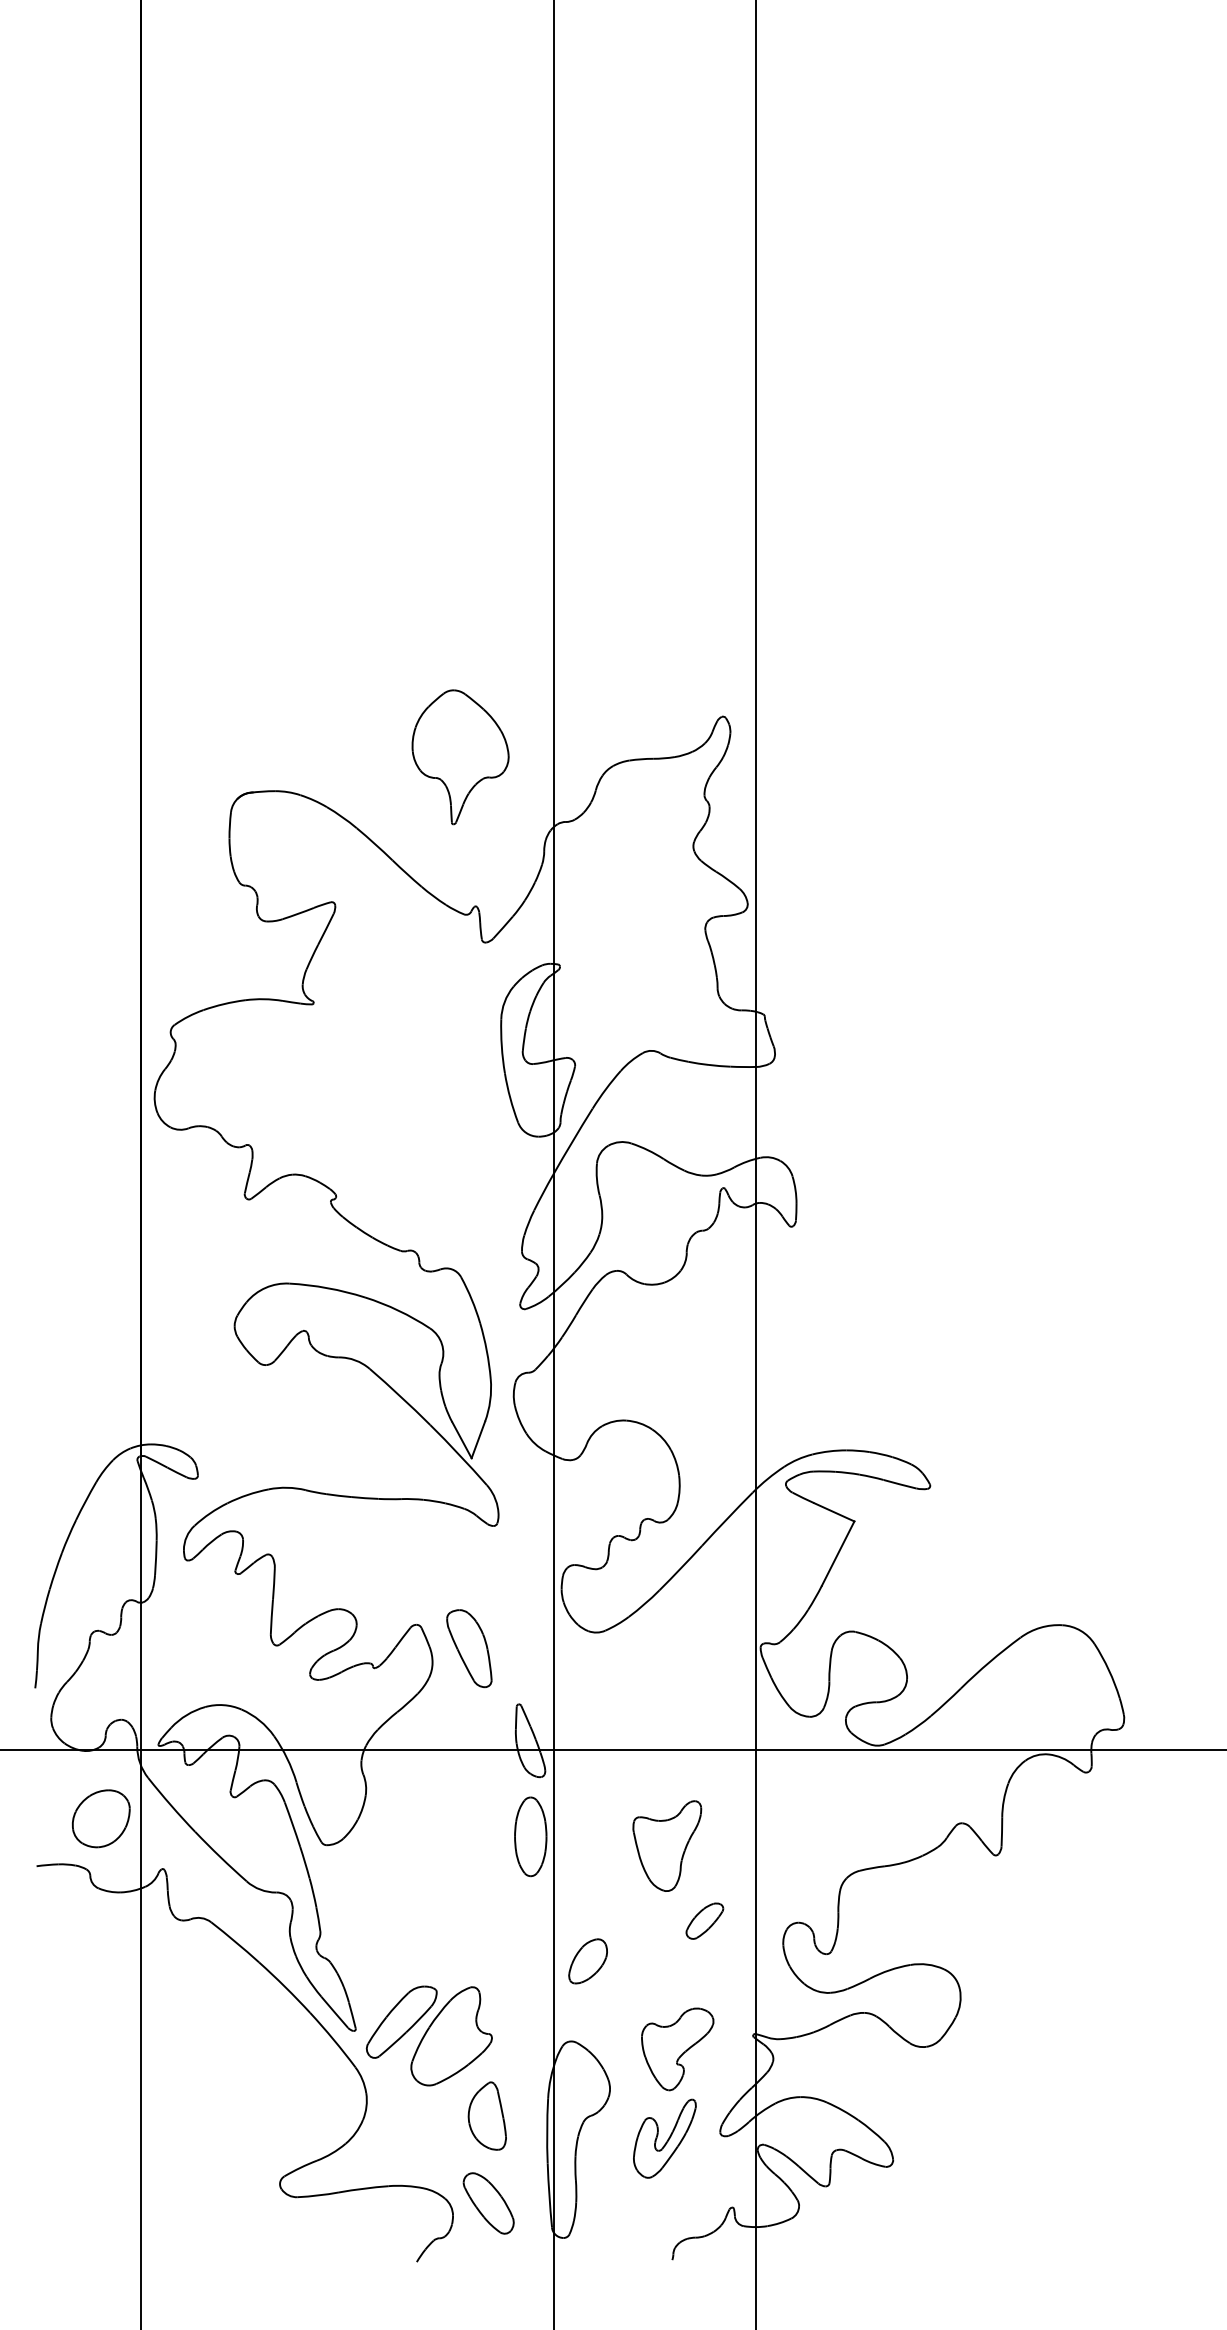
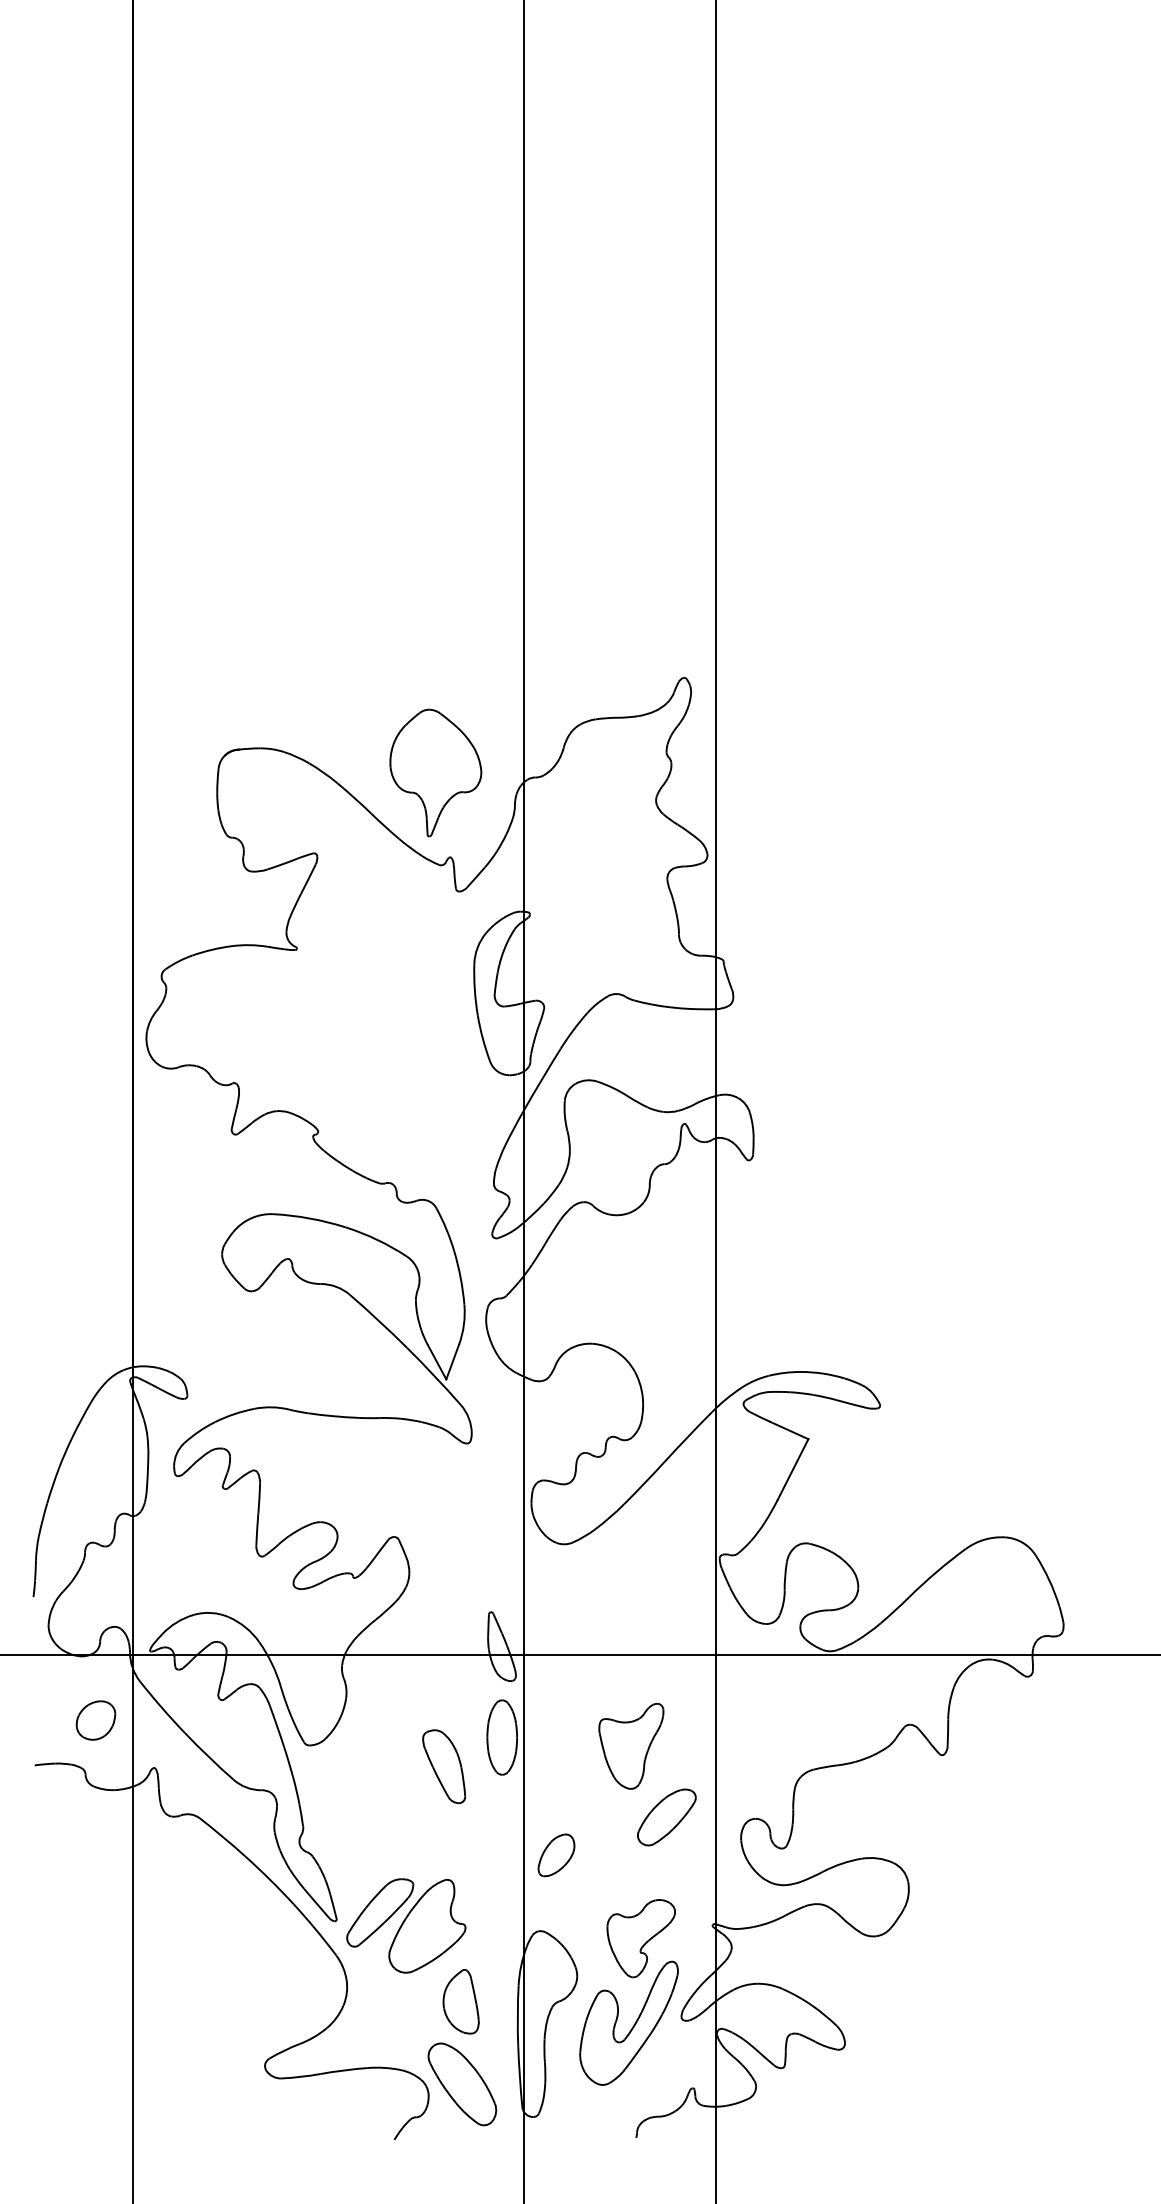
part: (460, 757) -> (435, 773), moved
part: (469, 1648) -> (444, 1766), moved
part: (101, 1818) -> (96, 1720), size x0.71
part: (704, 1920) -> (666, 1816), size x1.67
part: (664, 2138) -> (628, 2022), size x1.67
part: (488, 2203) -> (462, 2084), size x1.43

